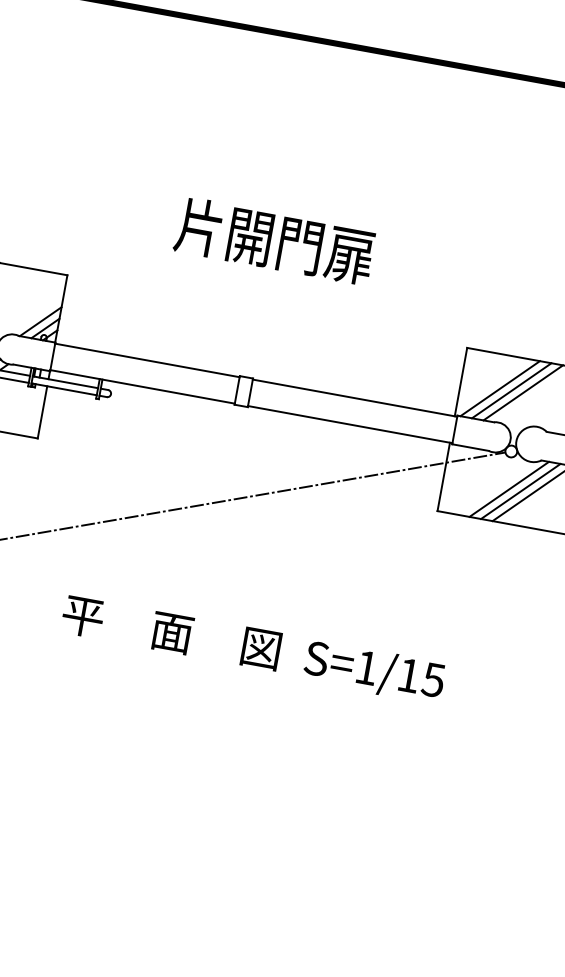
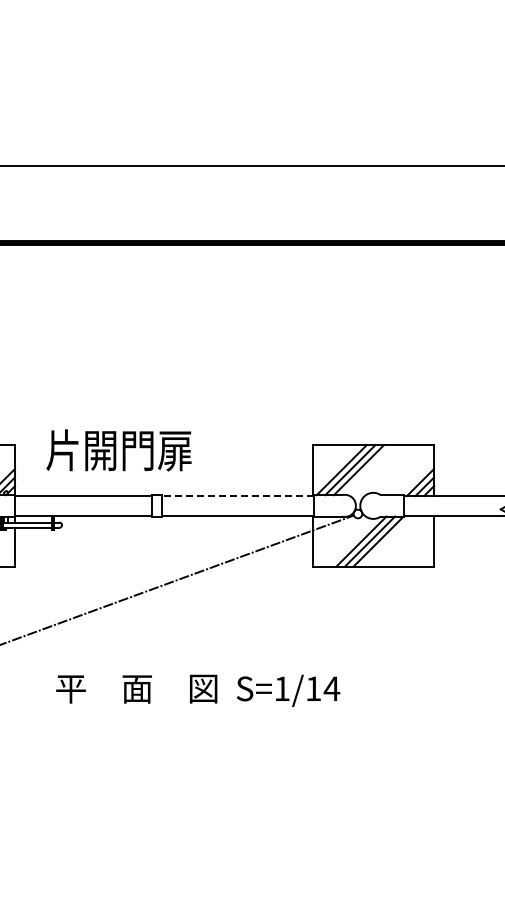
text: (274, 241) -> (118, 450), moved
line: (353, 398) -> (237, 496), solid -> dashed
text: (433, 679) -> (331, 688), S=1/15 -> S=1/14

